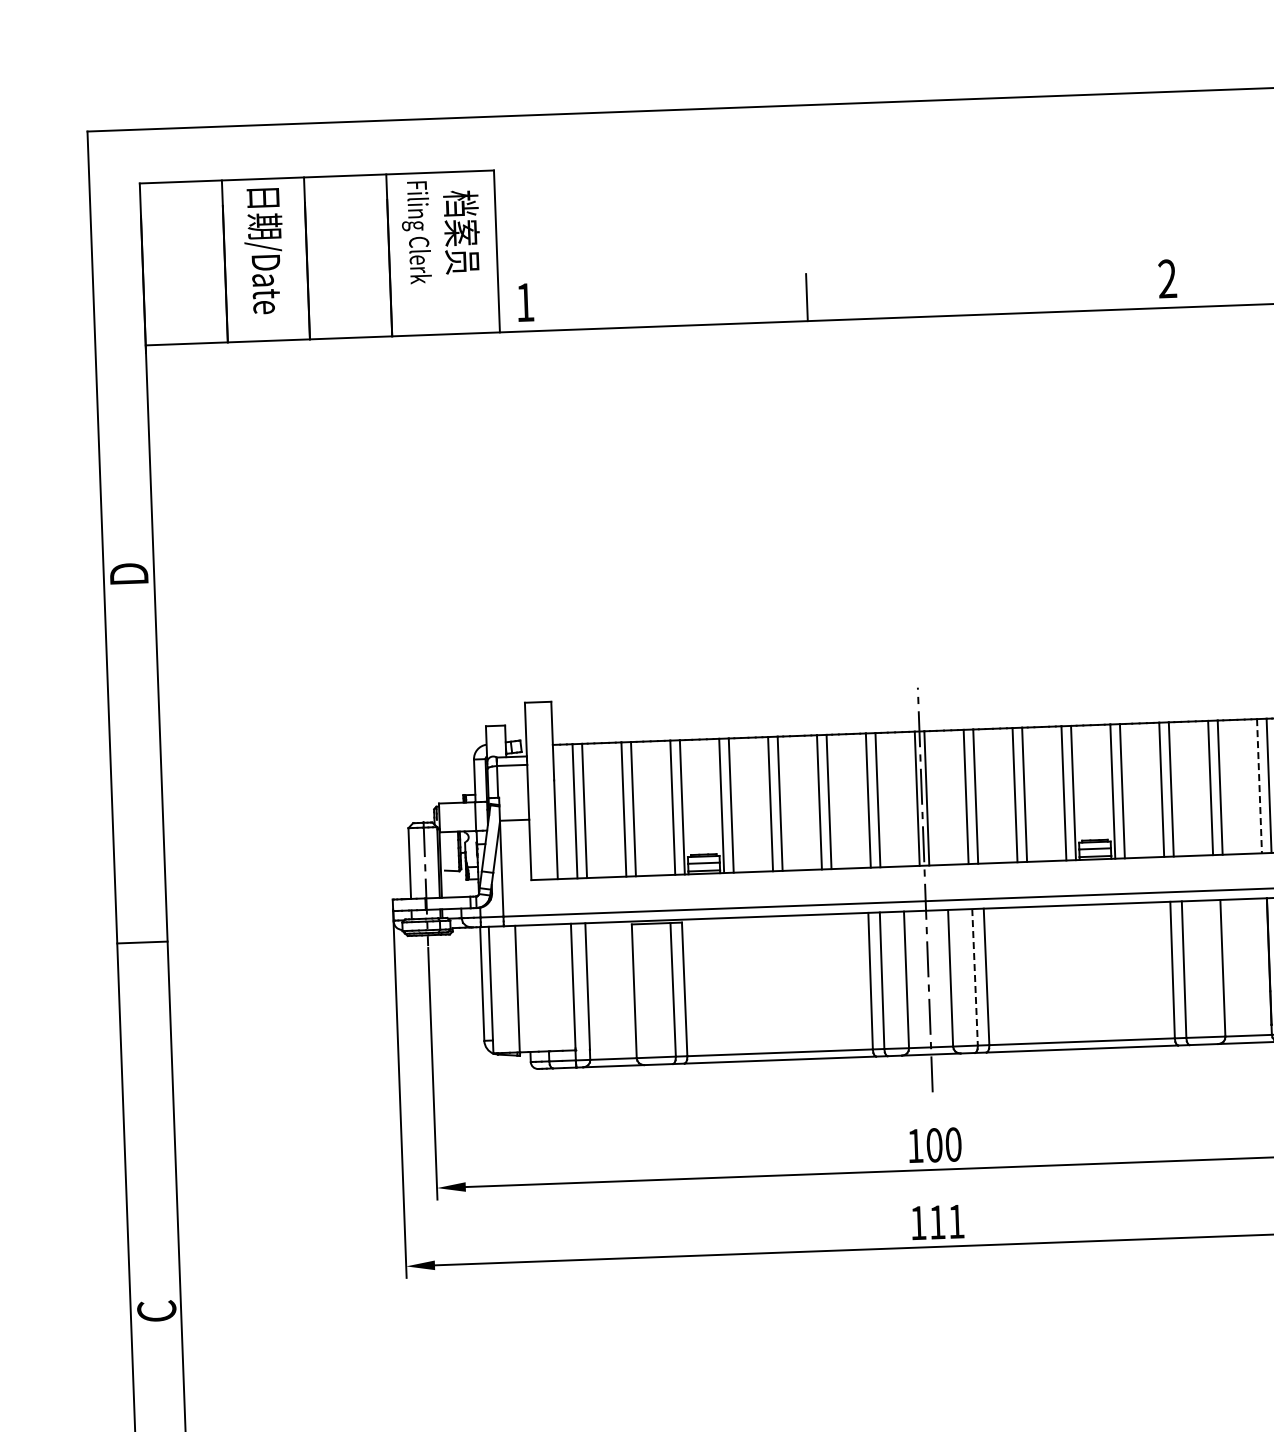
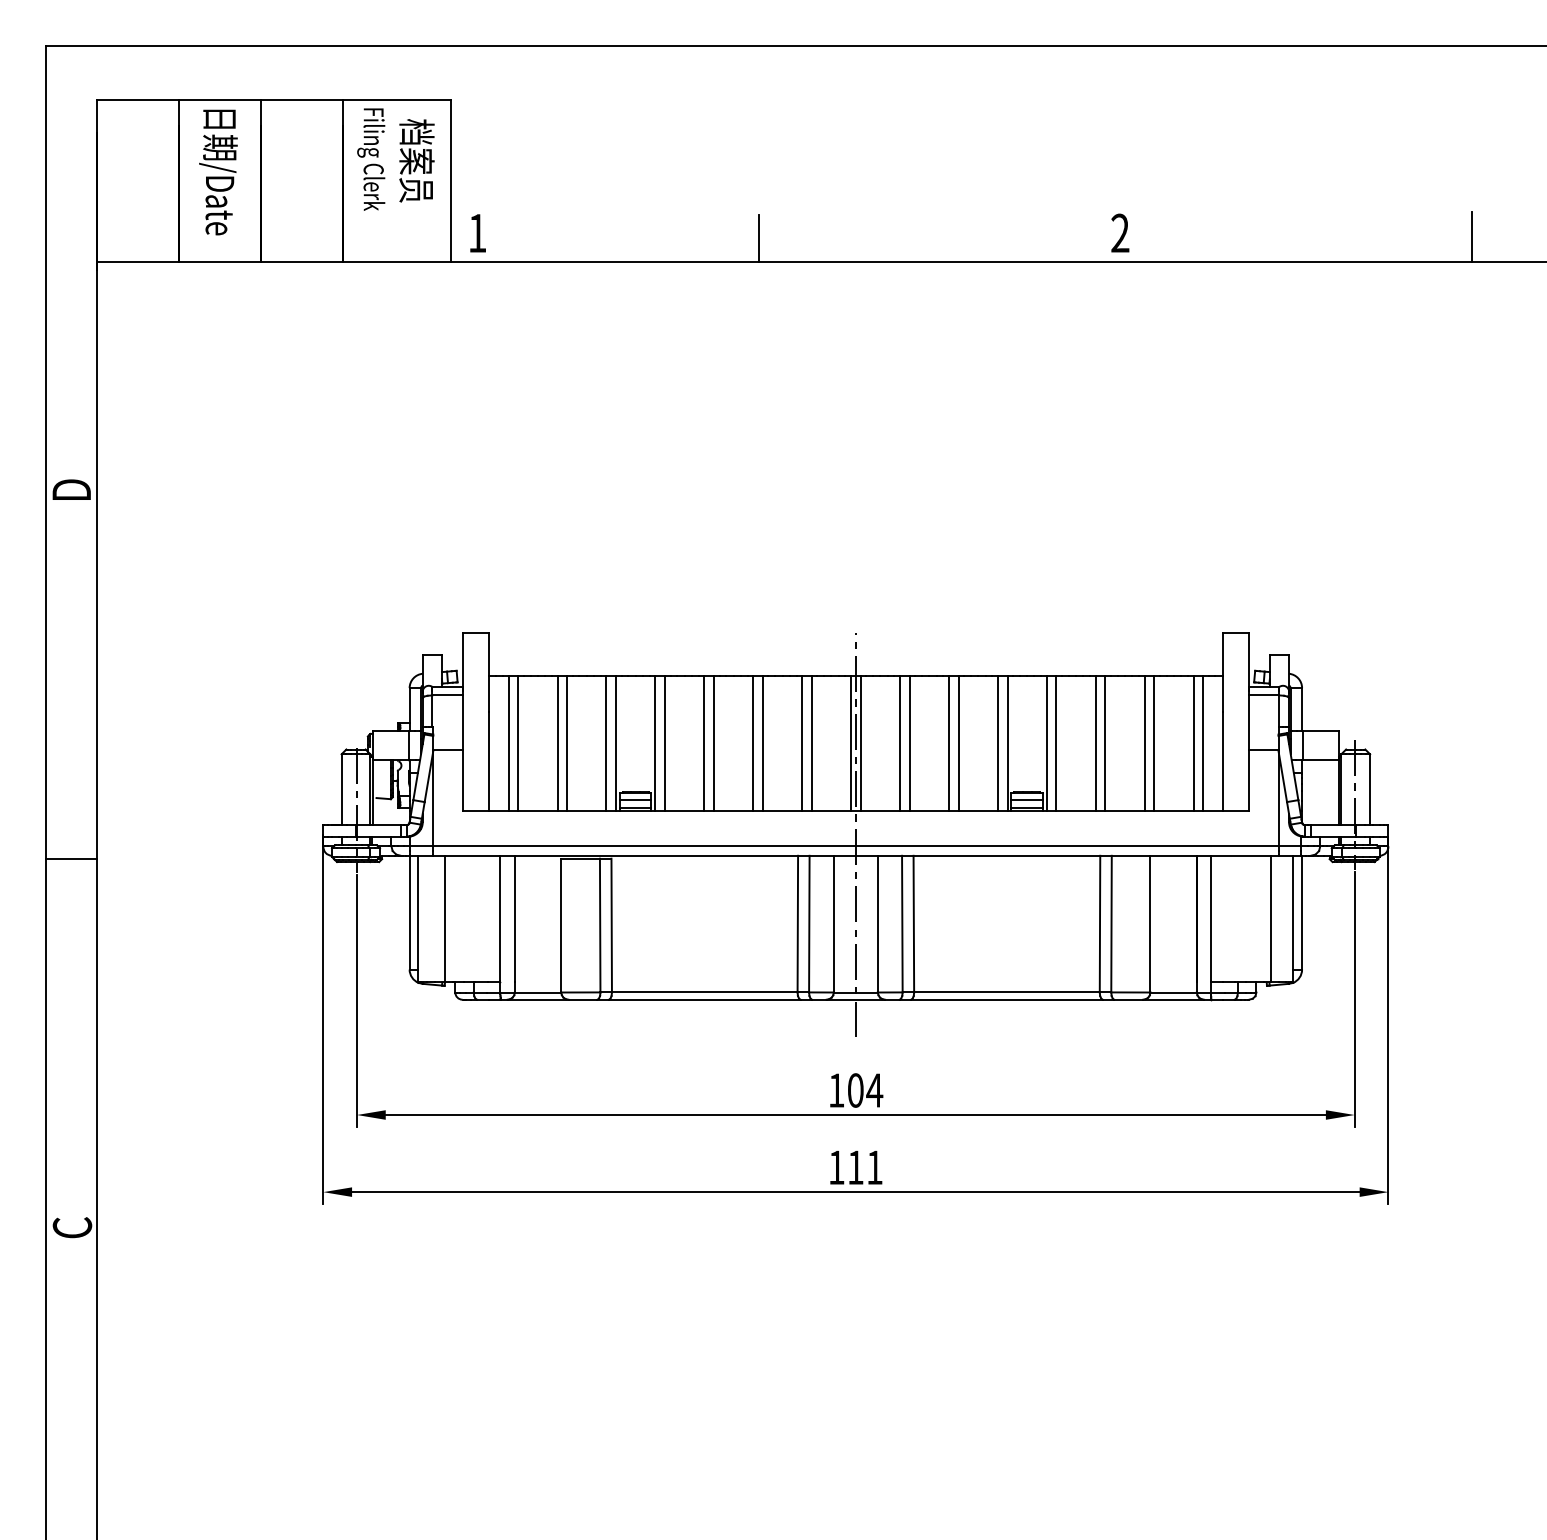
line: (1259, 787) -> (1193, 744), dashed -> solid
line: (975, 977) -> (902, 924), dashed -> solid
text: (953, 1144) -> (874, 1090), 100 -> 104

